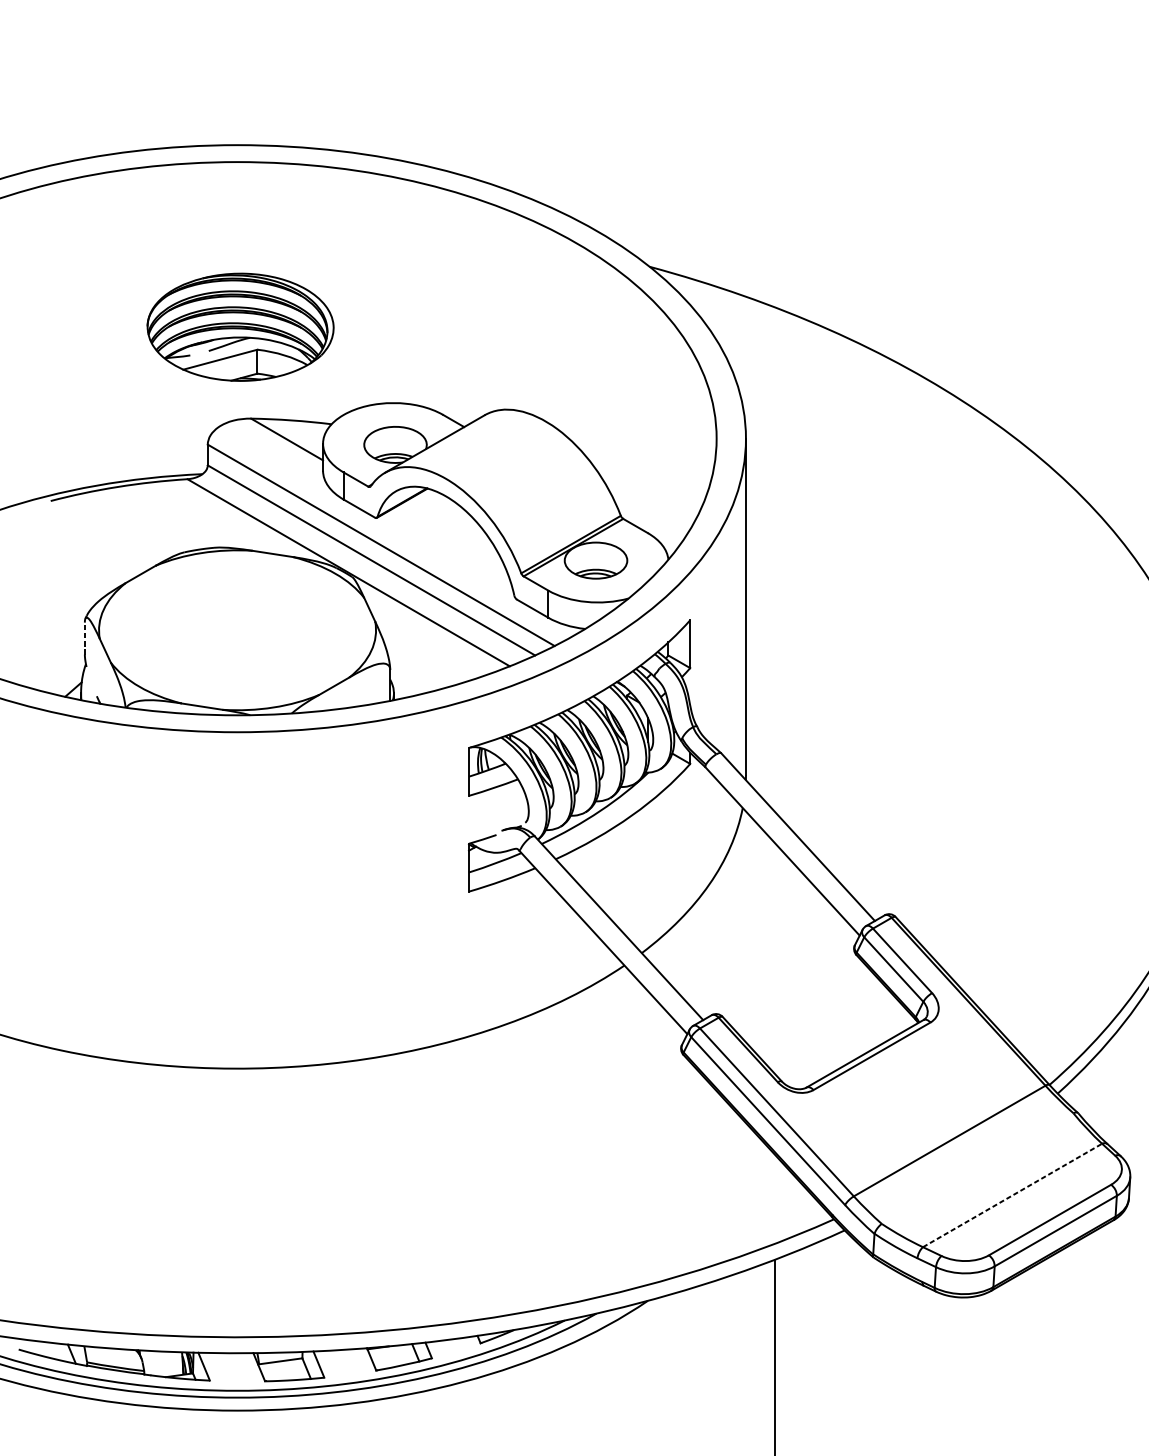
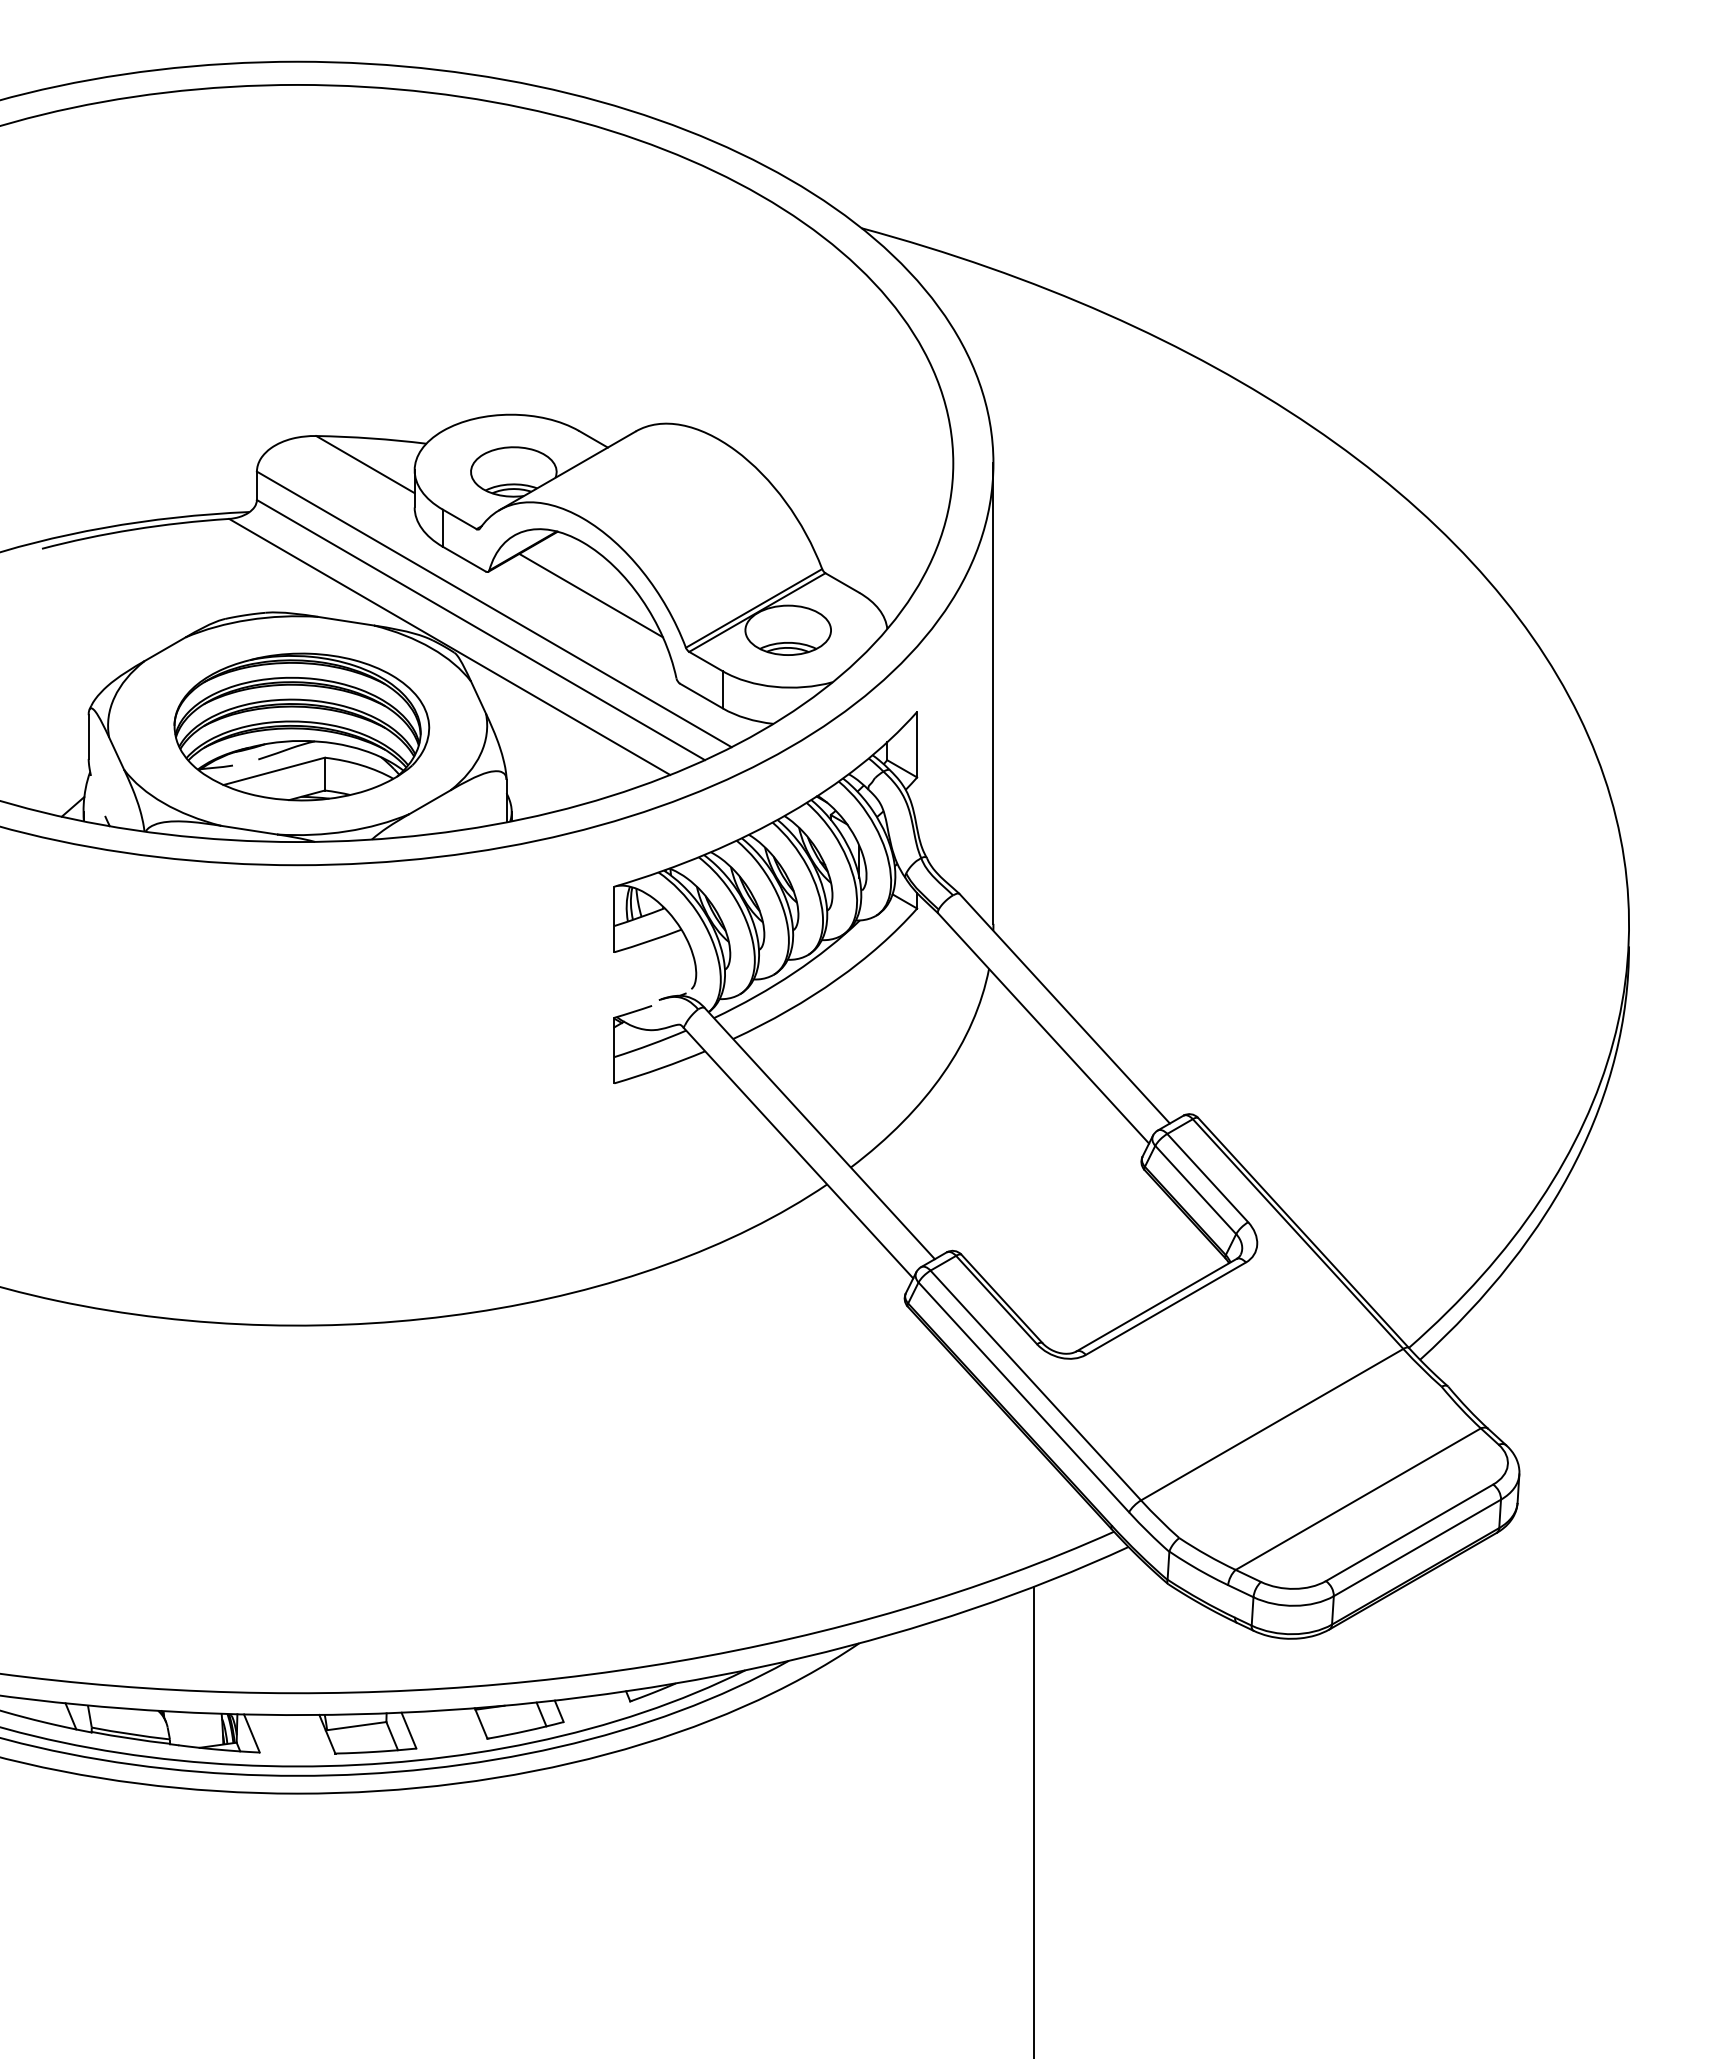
part: (240, 326) -> (301, 726), moved
line: (451, 535) -> (590, 595), added
line: (84, 638) -> (88, 737), dashed -> solid
line: (1012, 1195) -> (1358, 1499), dashed -> solid

